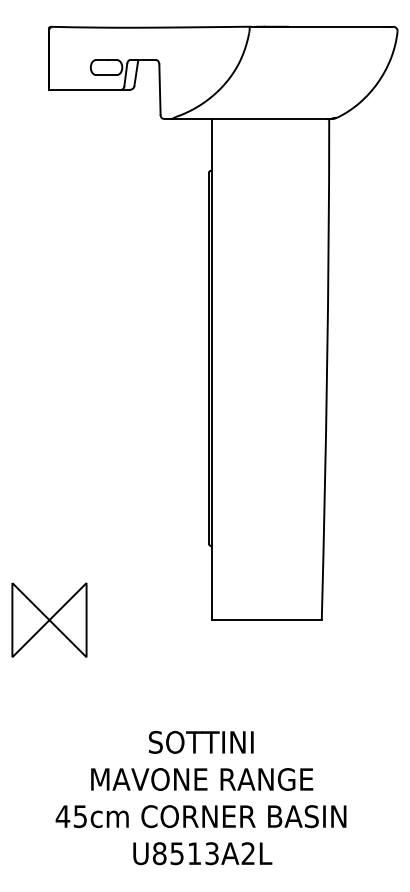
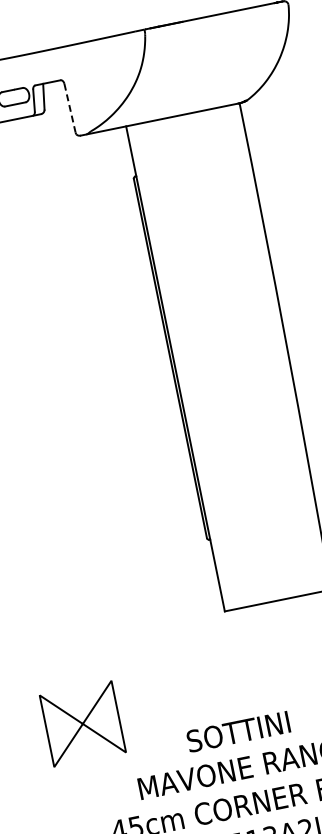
line: (159, 90) -> (69, 109), solid -> dashed
part: (49, 619) -> (82, 723), moved

